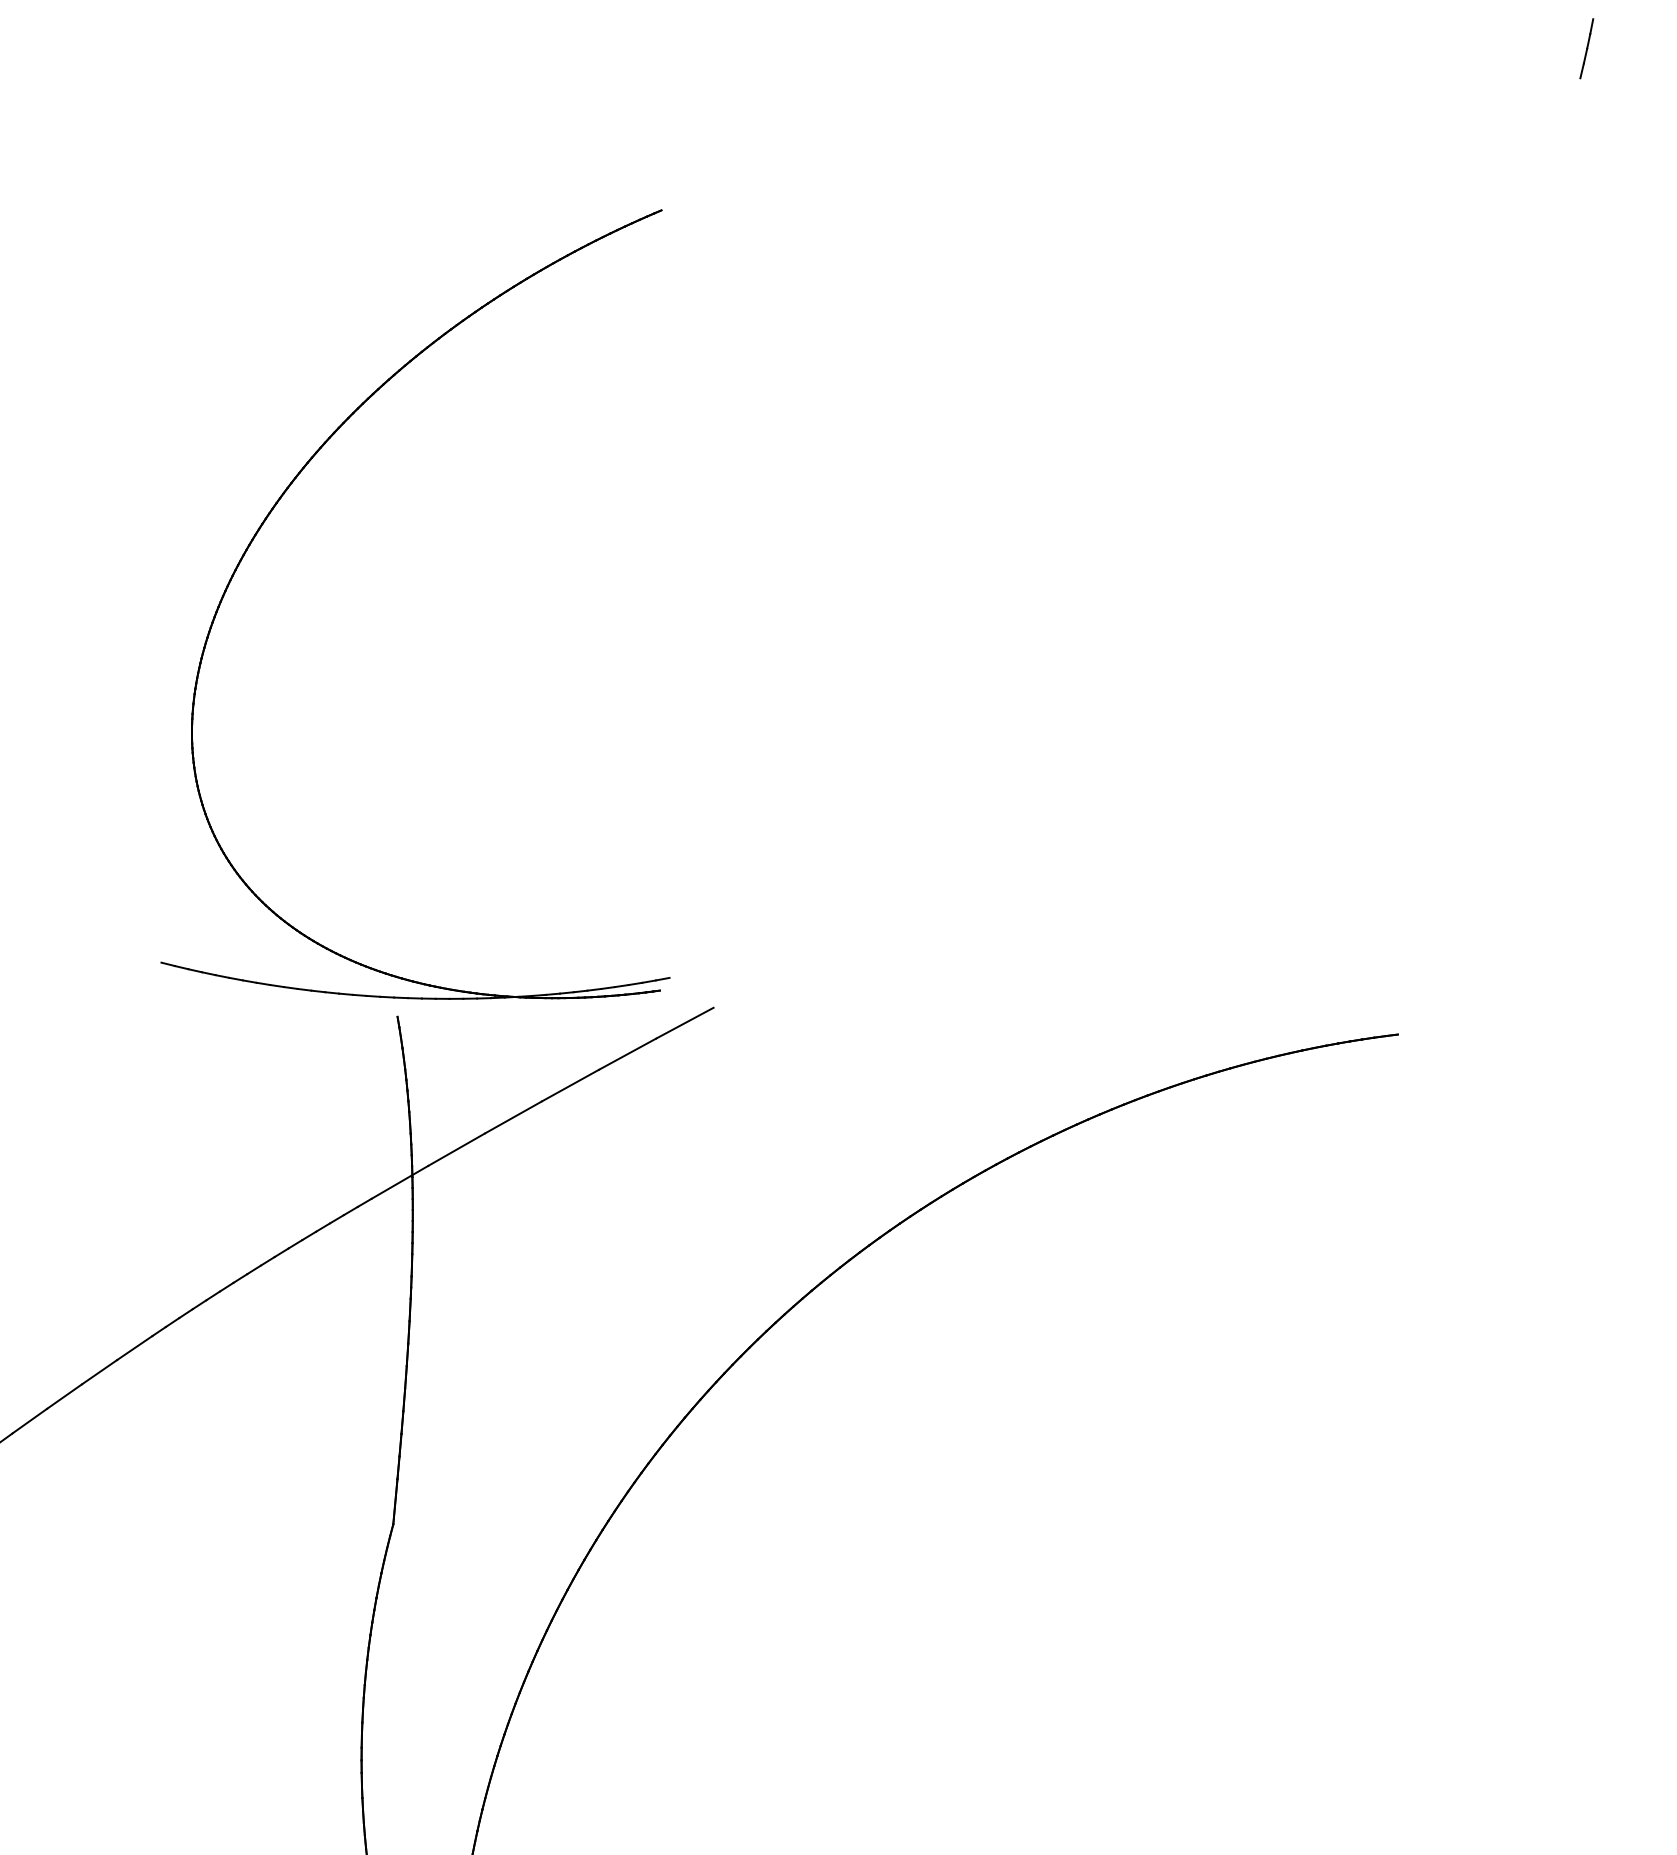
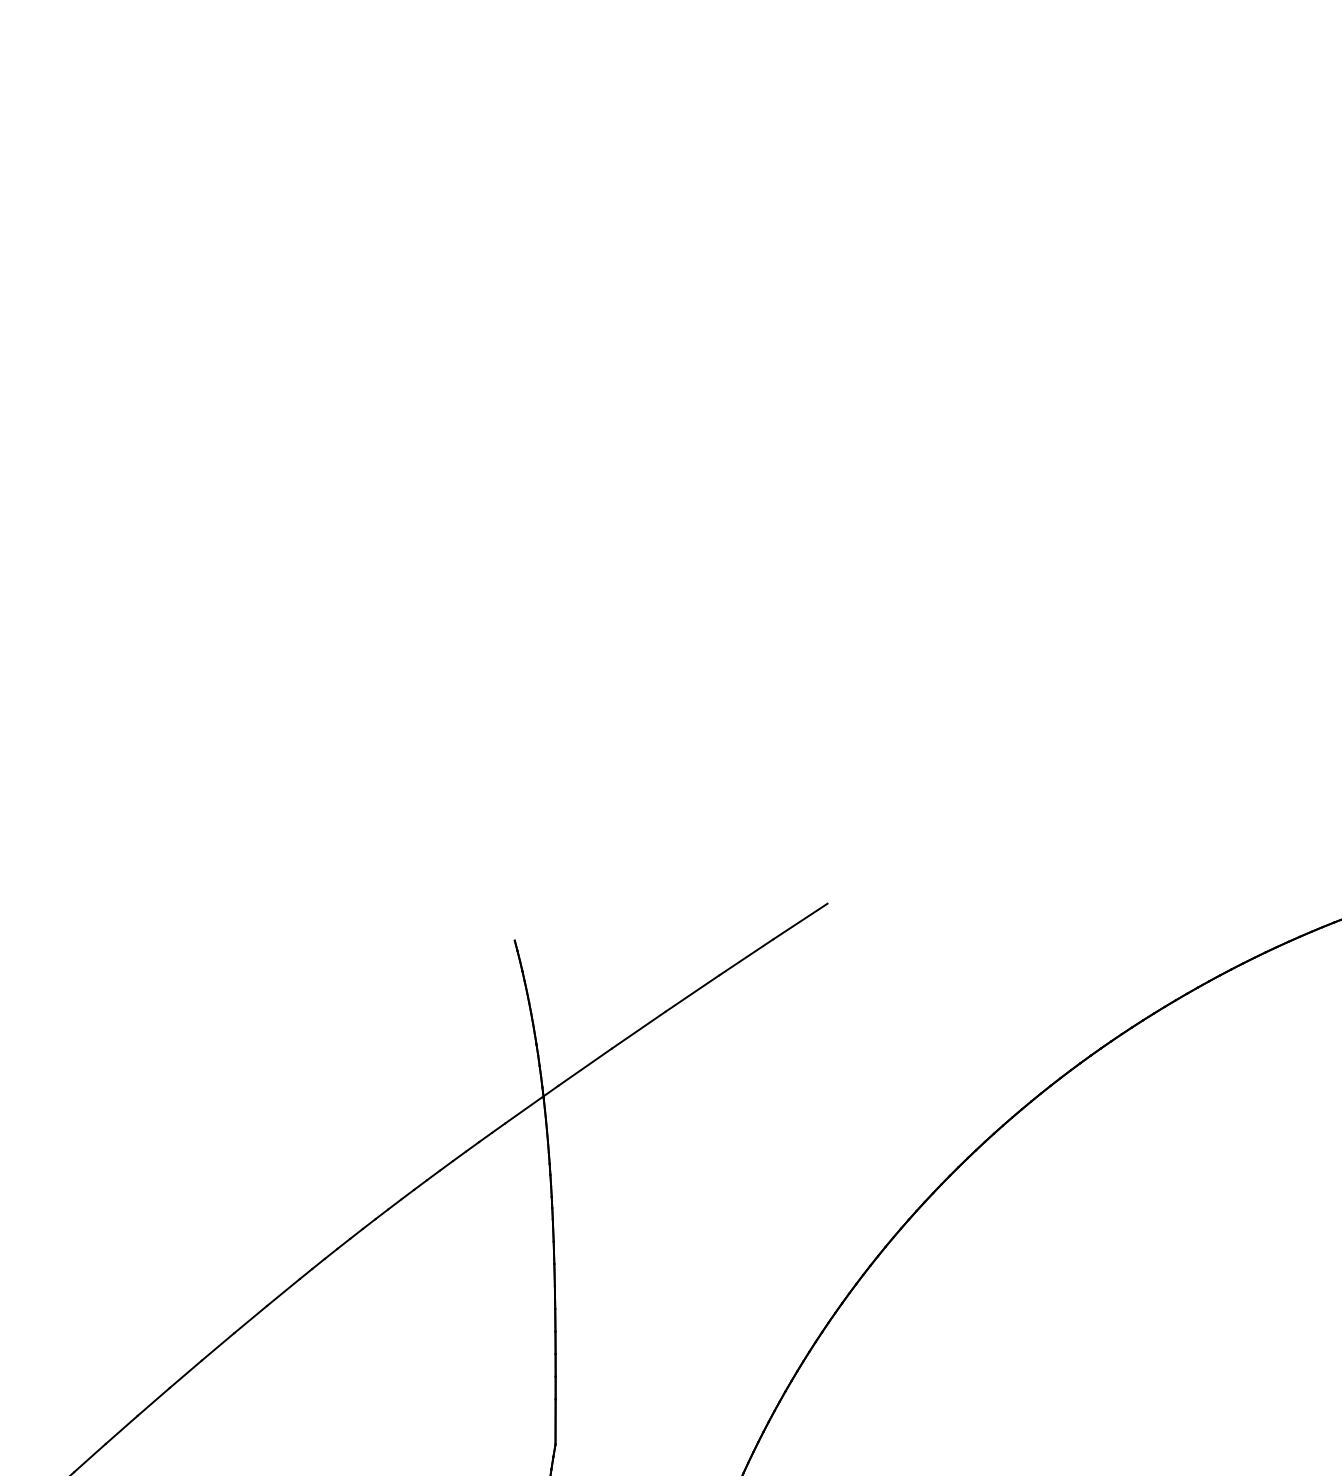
part: (274, 508) -> (347, 447), removed

